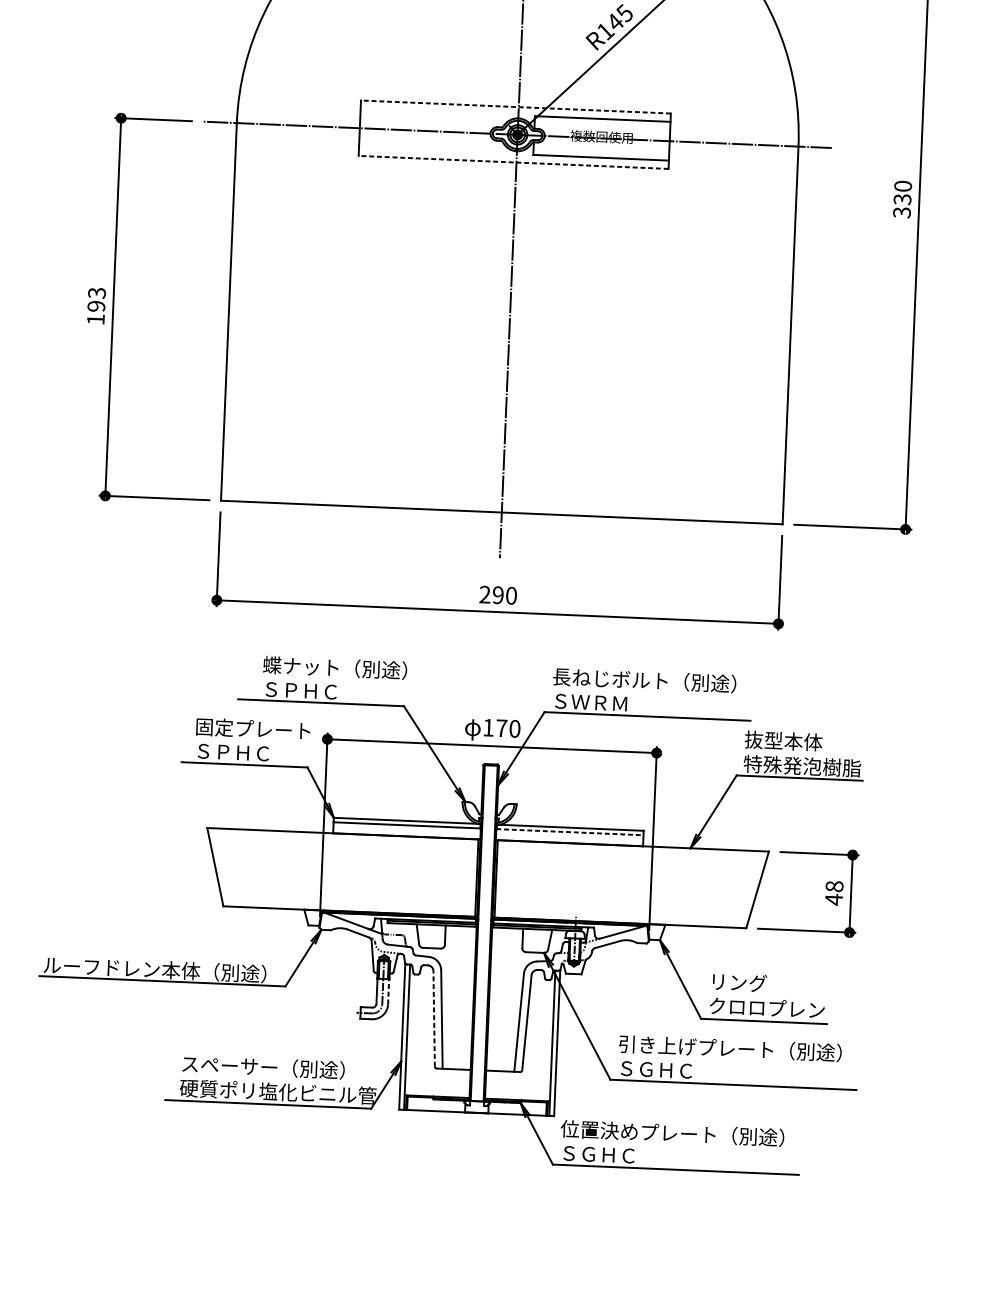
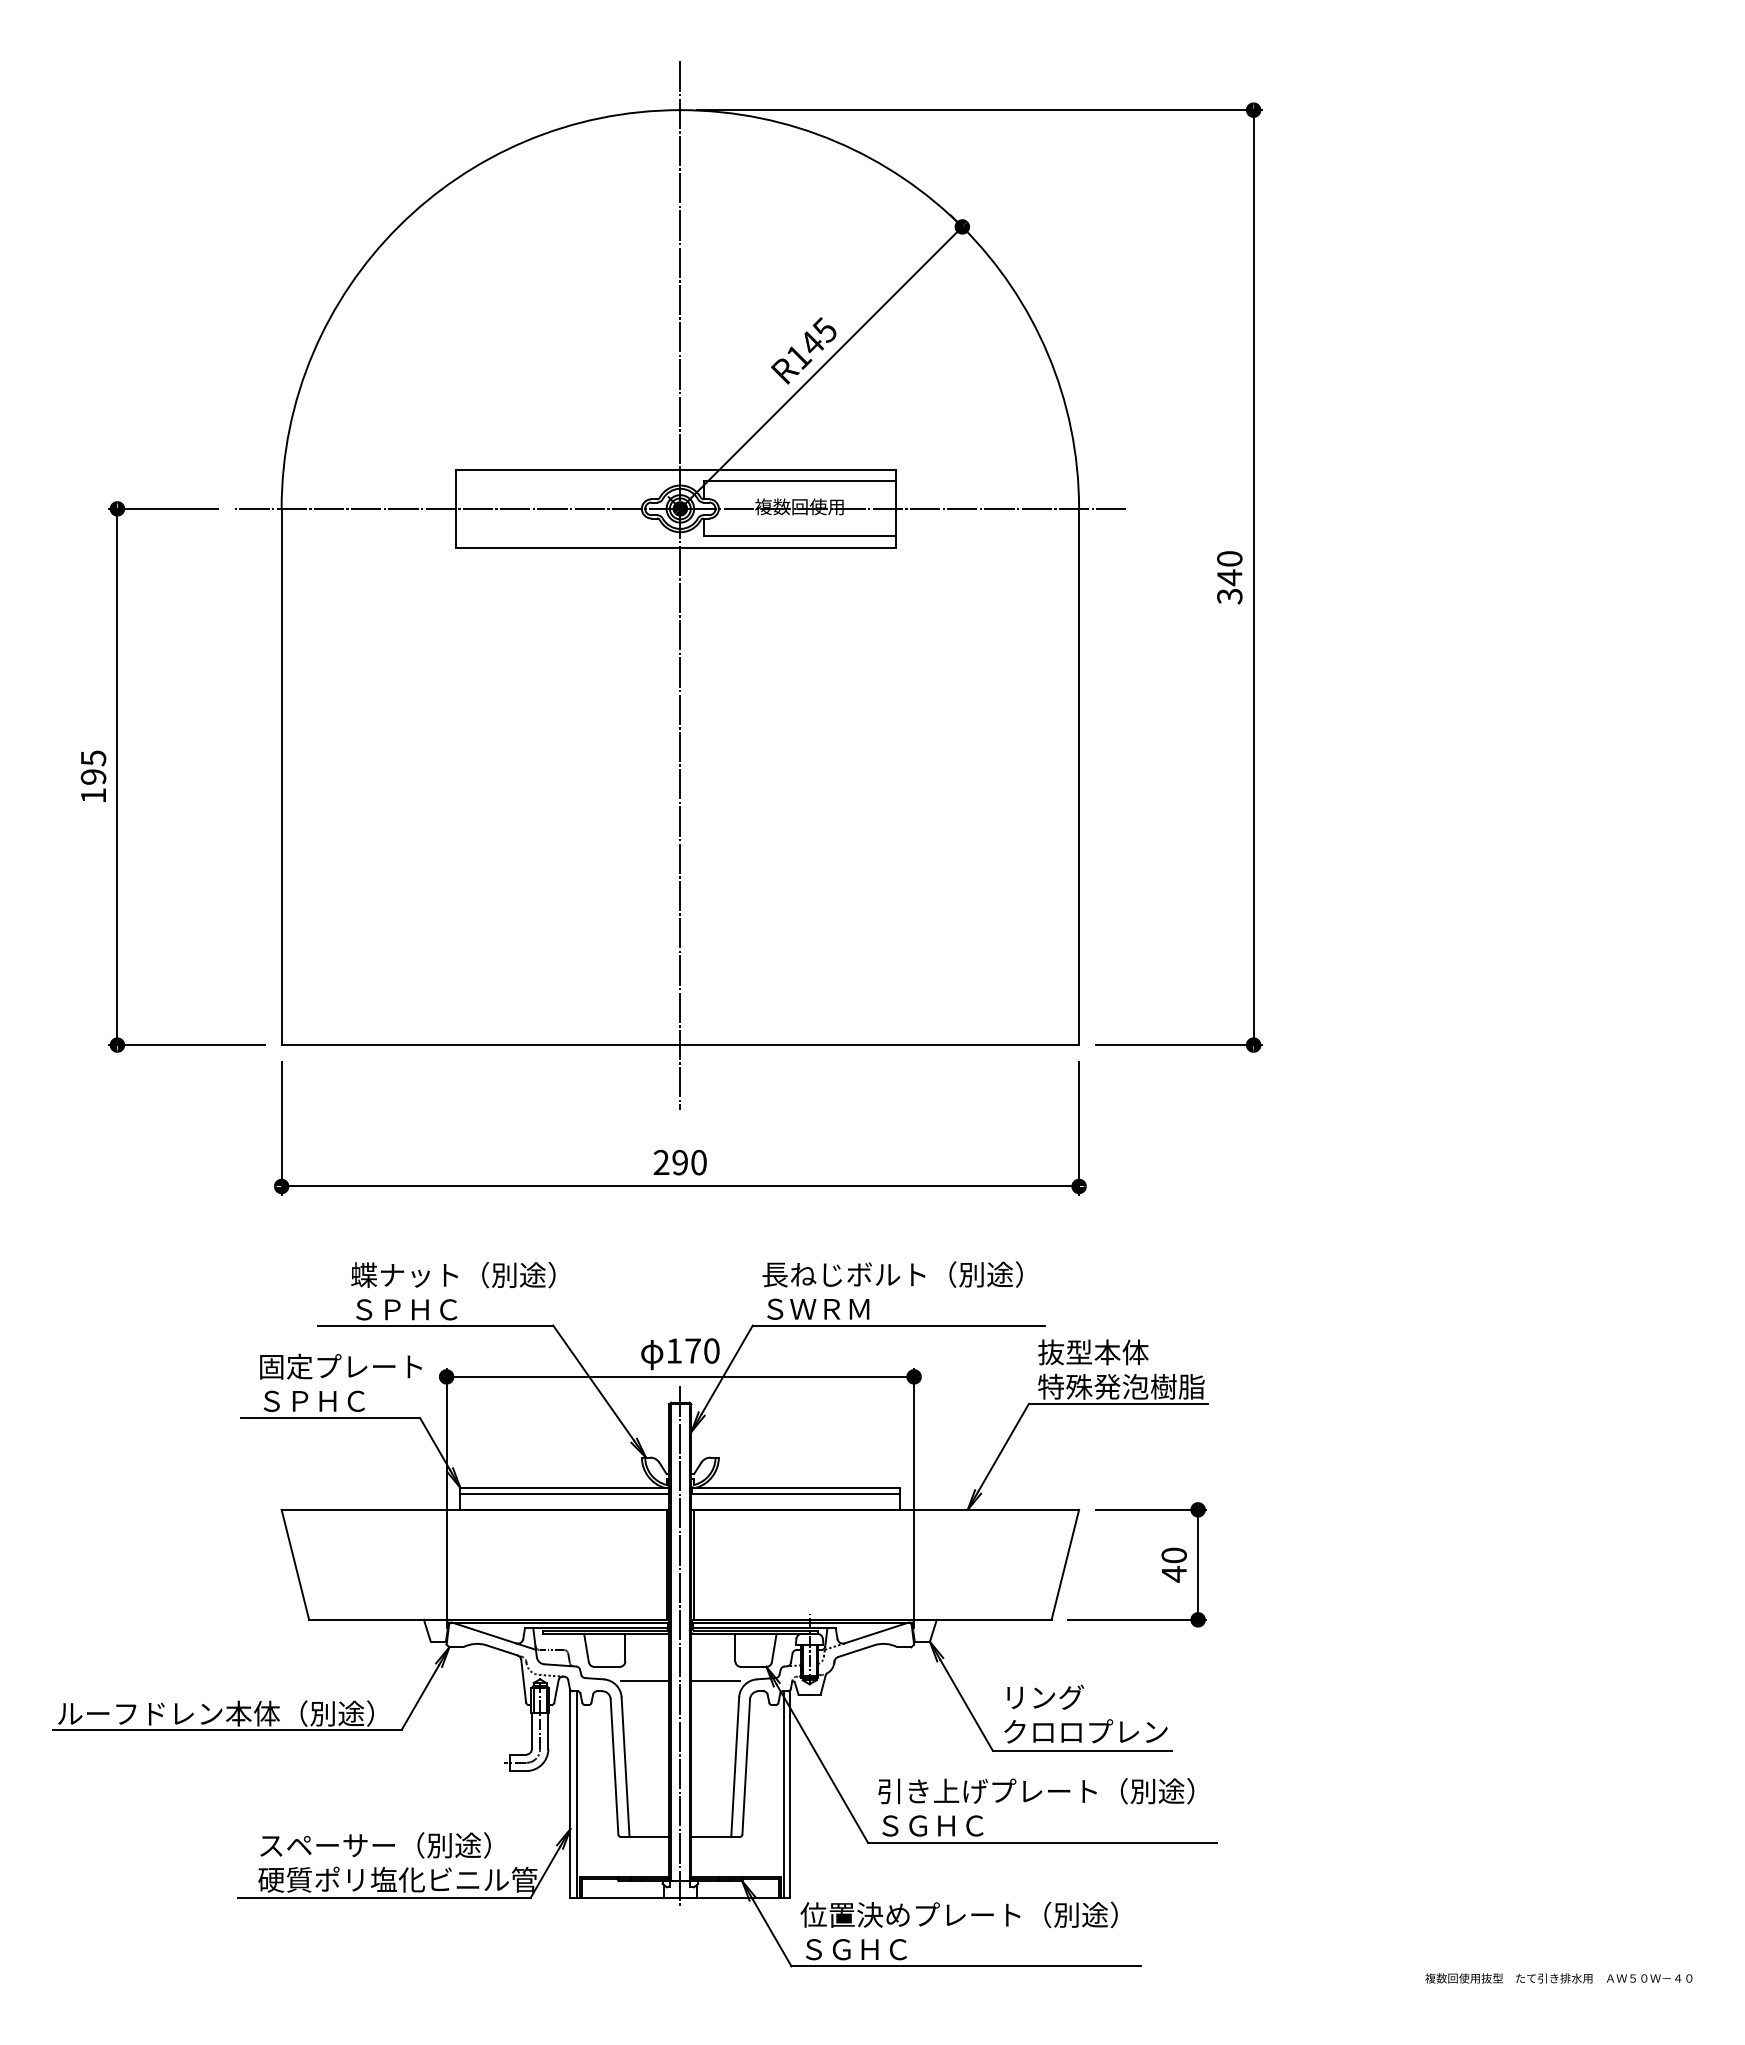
line: (515, 106) -> (675, 469), dashed -> solid
line: (513, 162) -> (675, 548), dashed -> solid
text: (902, 199) -> (1229, 577), 330 -> 340
text: (96, 293) -> (92, 758), 193 -> 195
line: (570, 832) -> (796, 1494), dashed -> solid
text: (834, 886) -> (1173, 1555), 48 -> 40
line: (484, 936) -> (680, 1646), added
line: (457, 958) -> (644, 1680), added
line: (507, 961) -> (715, 1680), added
line: (388, 992) -> (548, 1731), dashed -> solid
line: (434, 1018) -> (614, 1766), dashed -> solid

